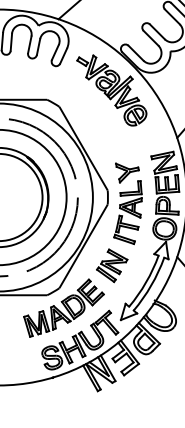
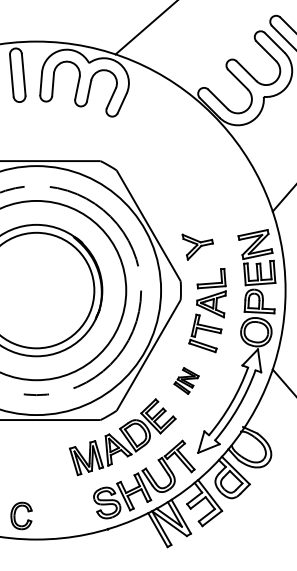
part: (111, 90) -> (185, 148), removed
part: (127, 172) -> (197, 246), moved
part: (112, 265) -> (186, 380), size x0.6

